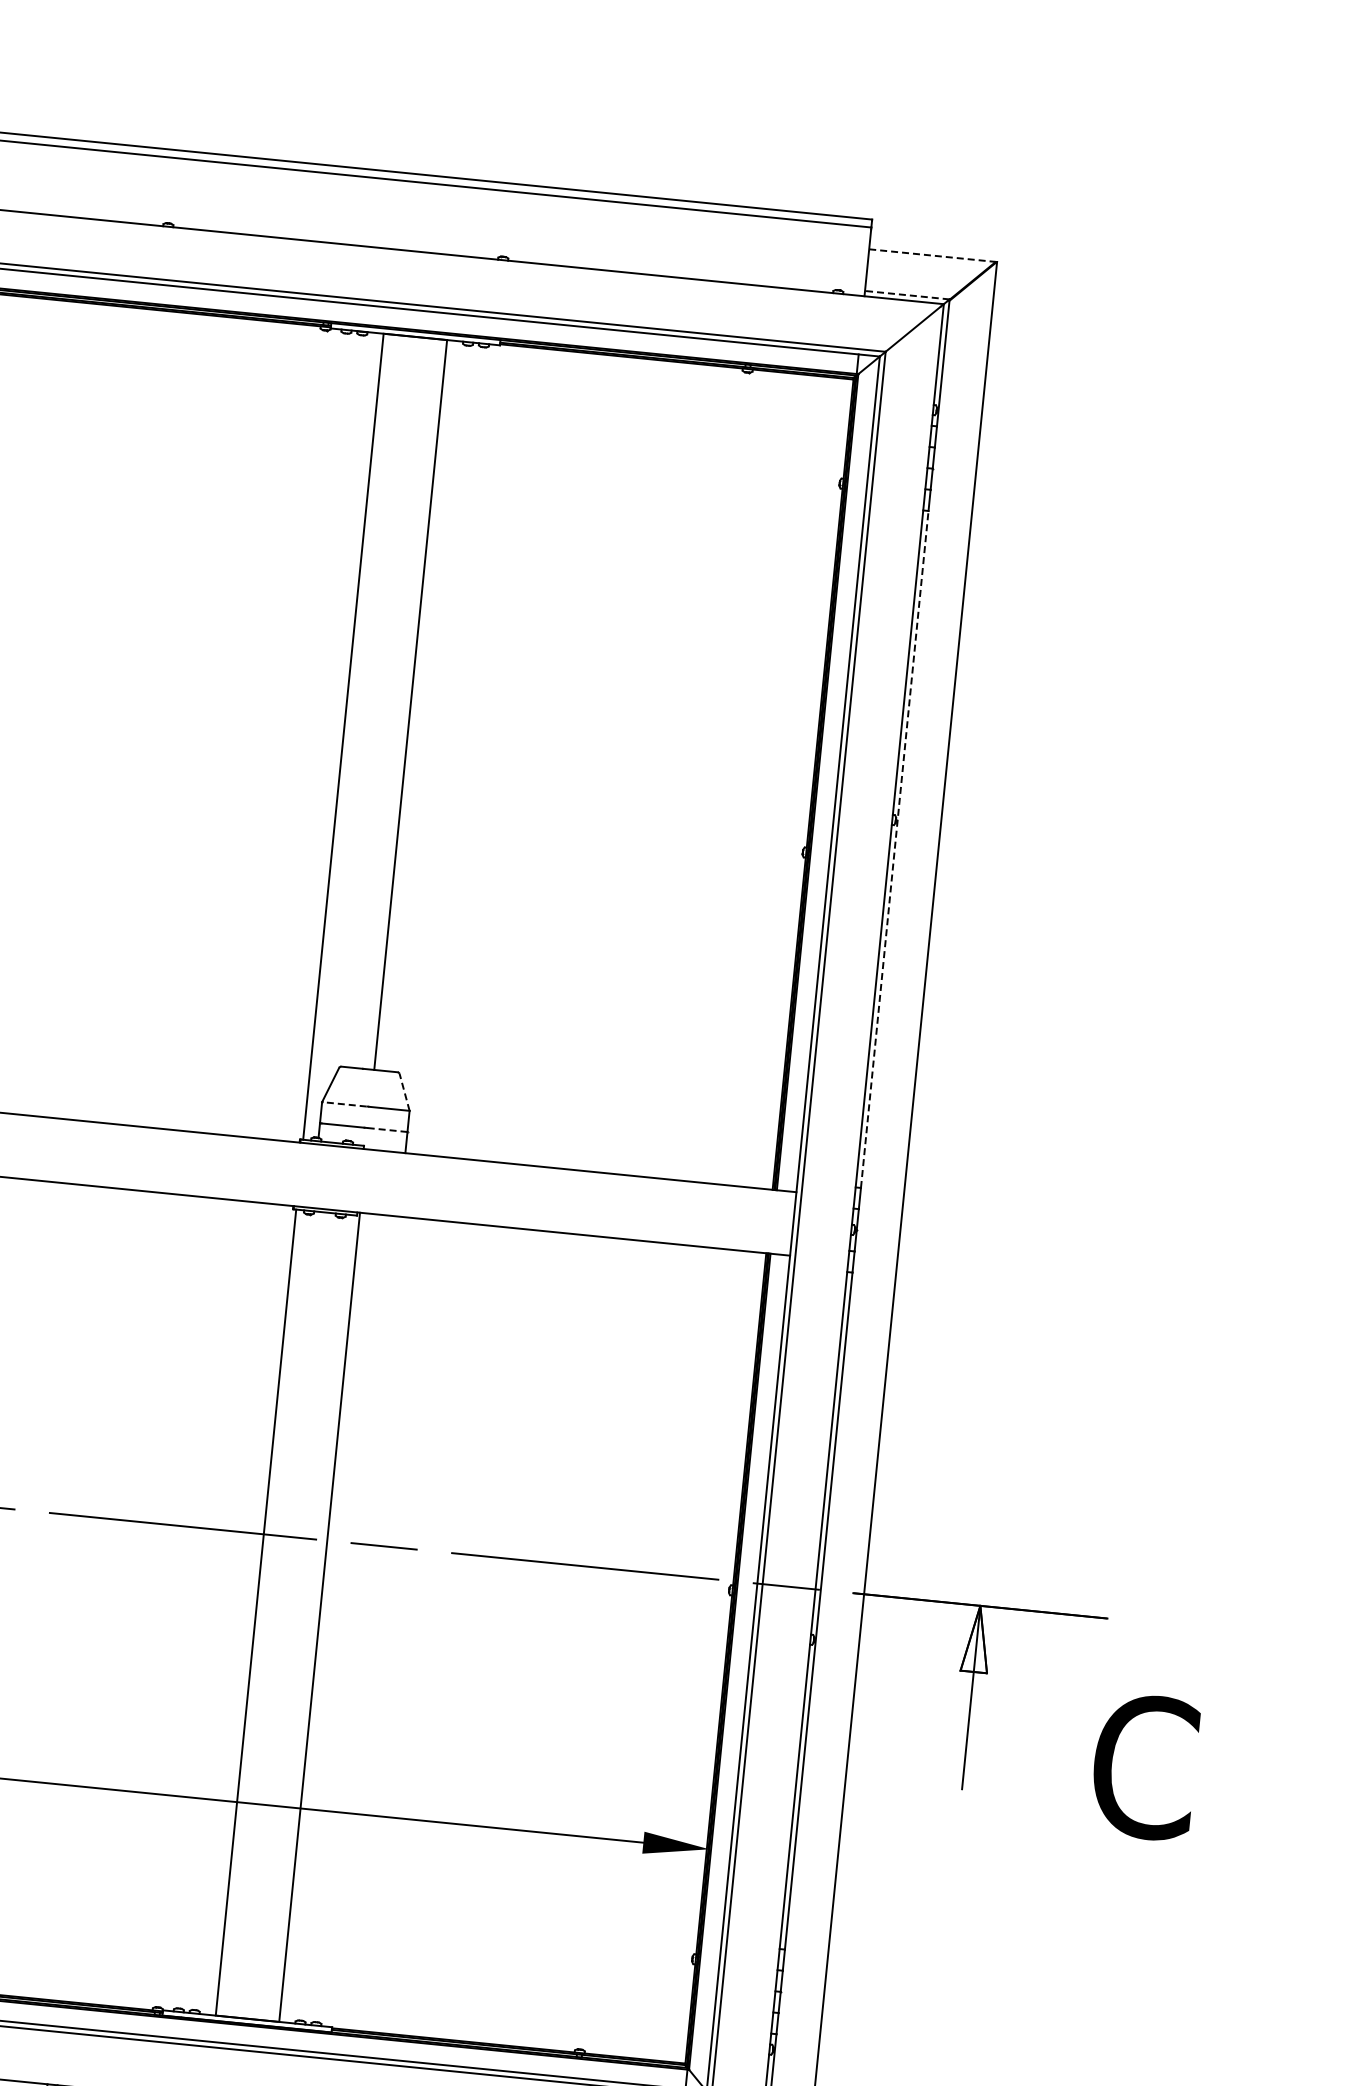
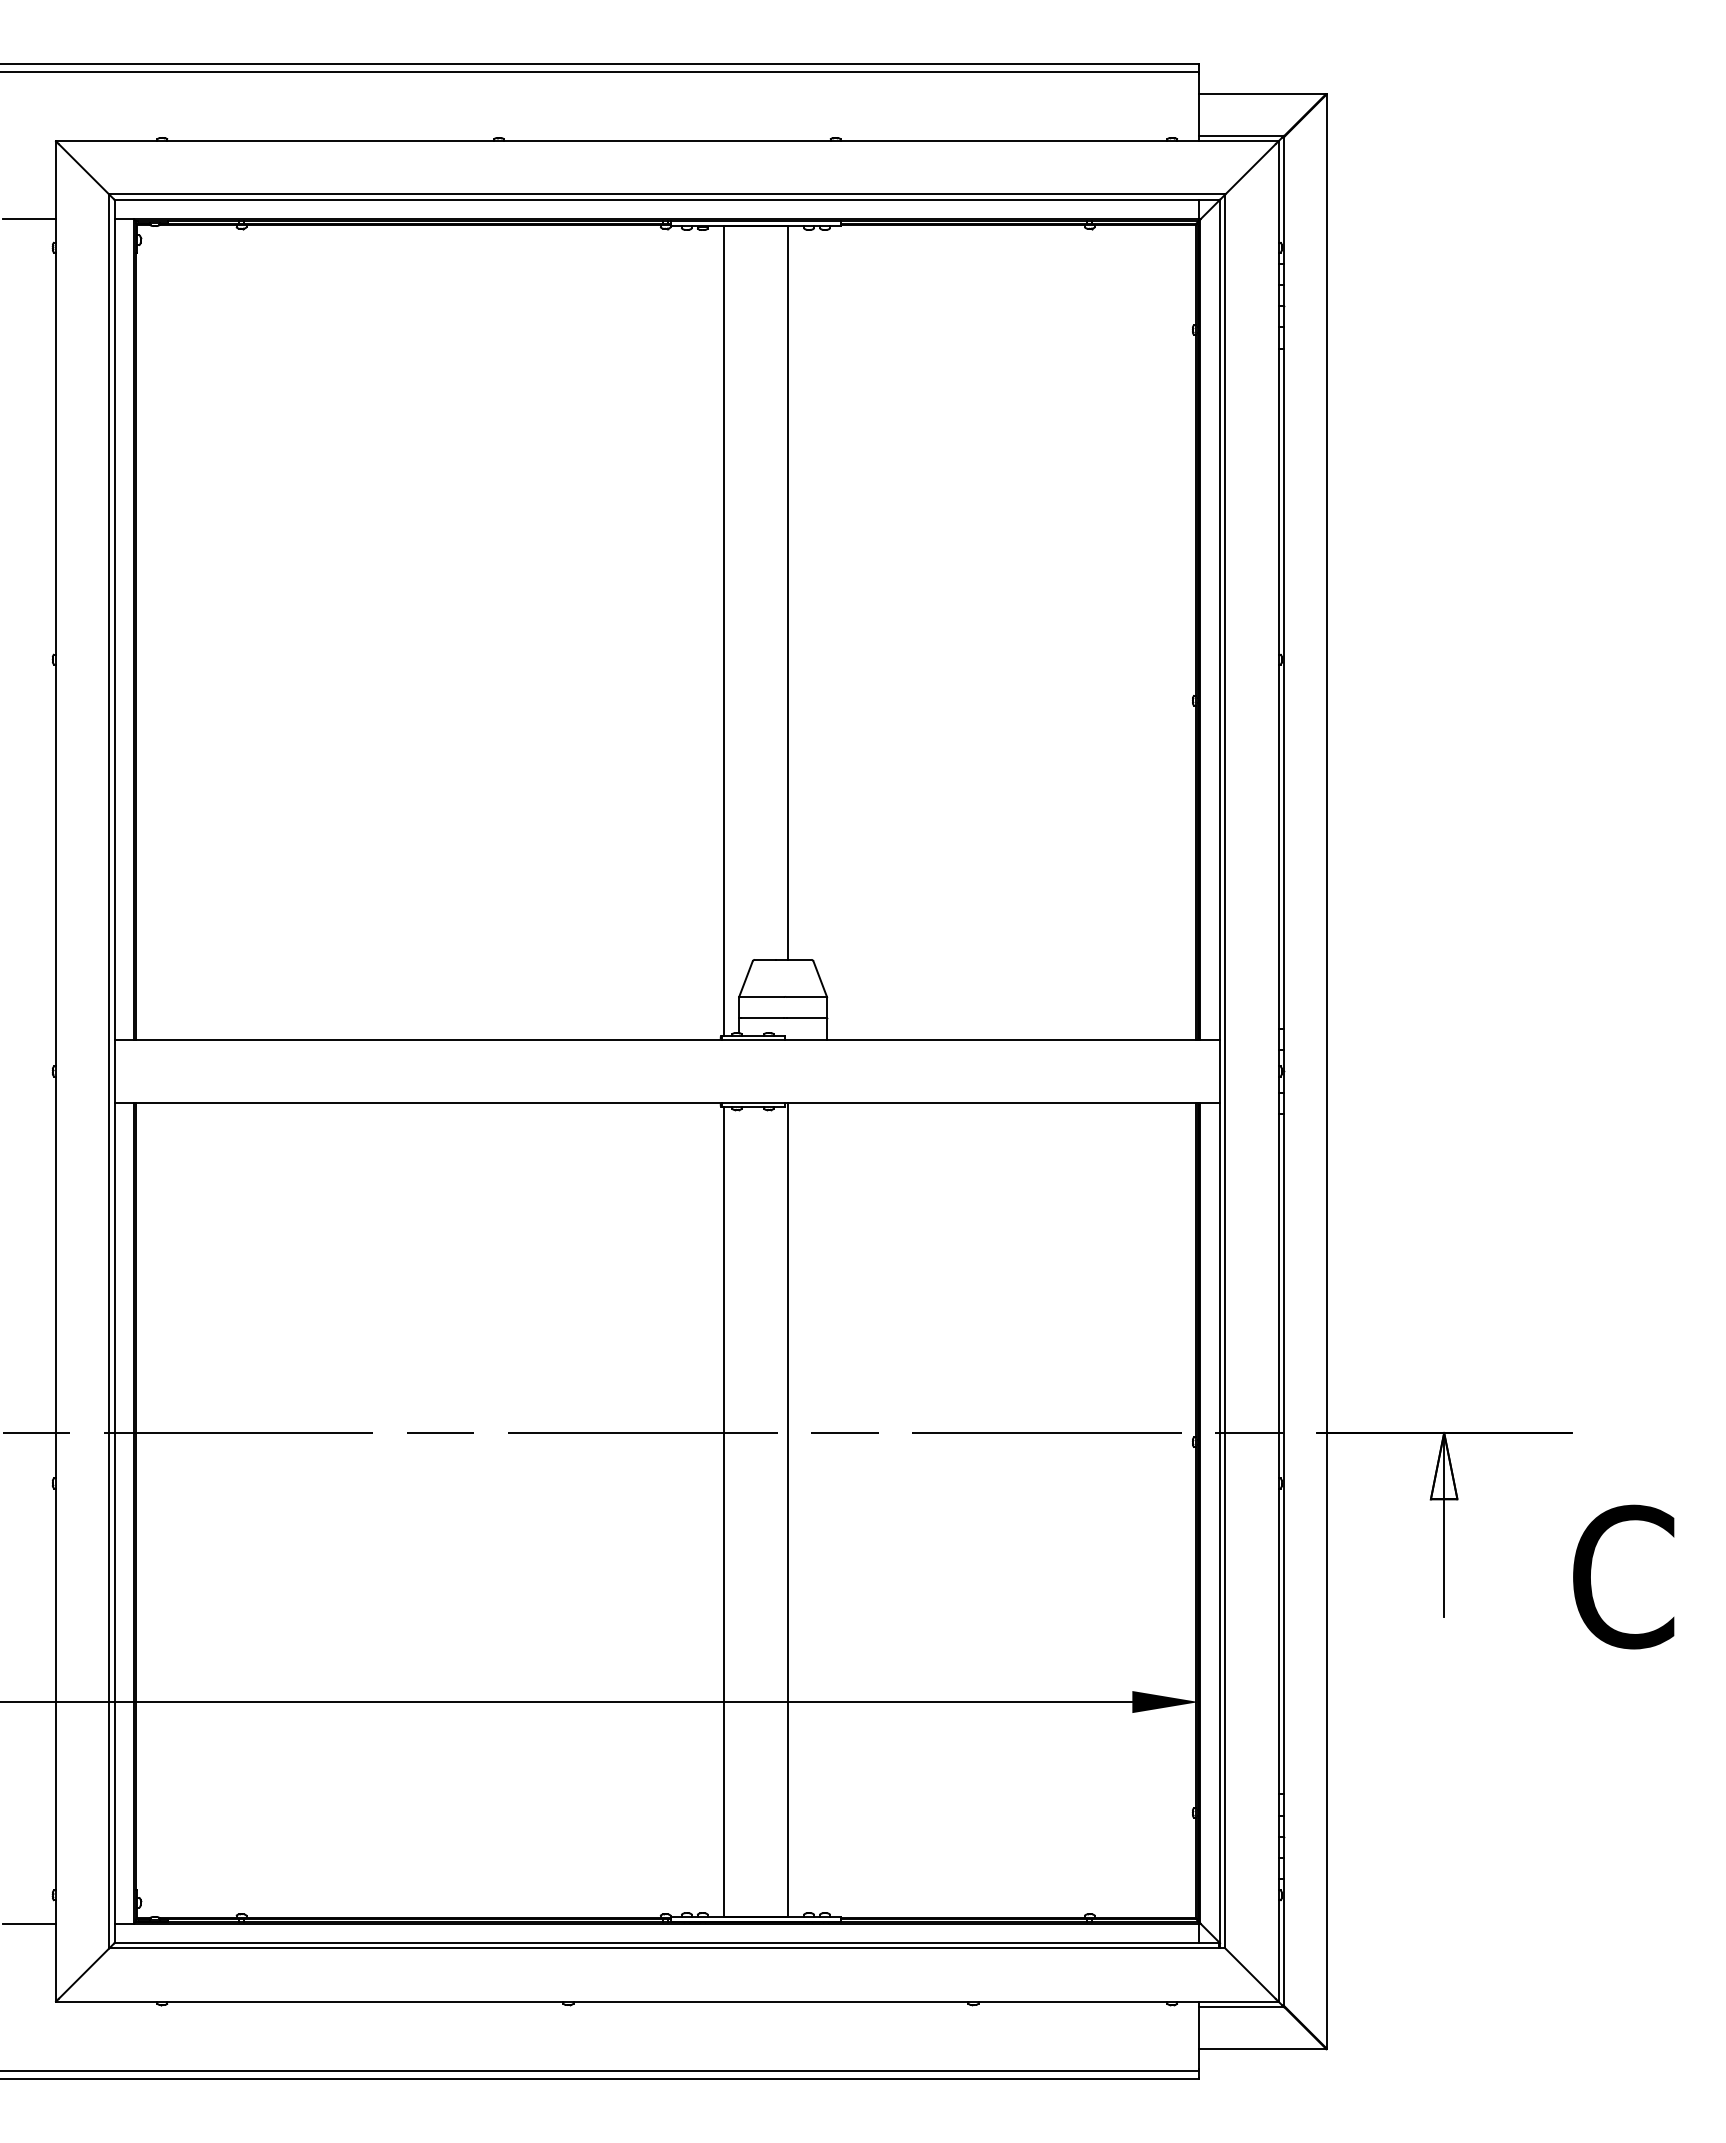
line: (932, 255) -> (1262, 94), dashed -> solid
line: (907, 295) -> (1241, 136), dashed -> solid
line: (894, 849) -> (1283, 688), dashed -> solid
line: (404, 1091) -> (820, 978), dashed -> solid
line: (345, 1104) -> (762, 997), dashed -> solid
line: (387, 1130) -> (806, 1018), dashed -> solid

